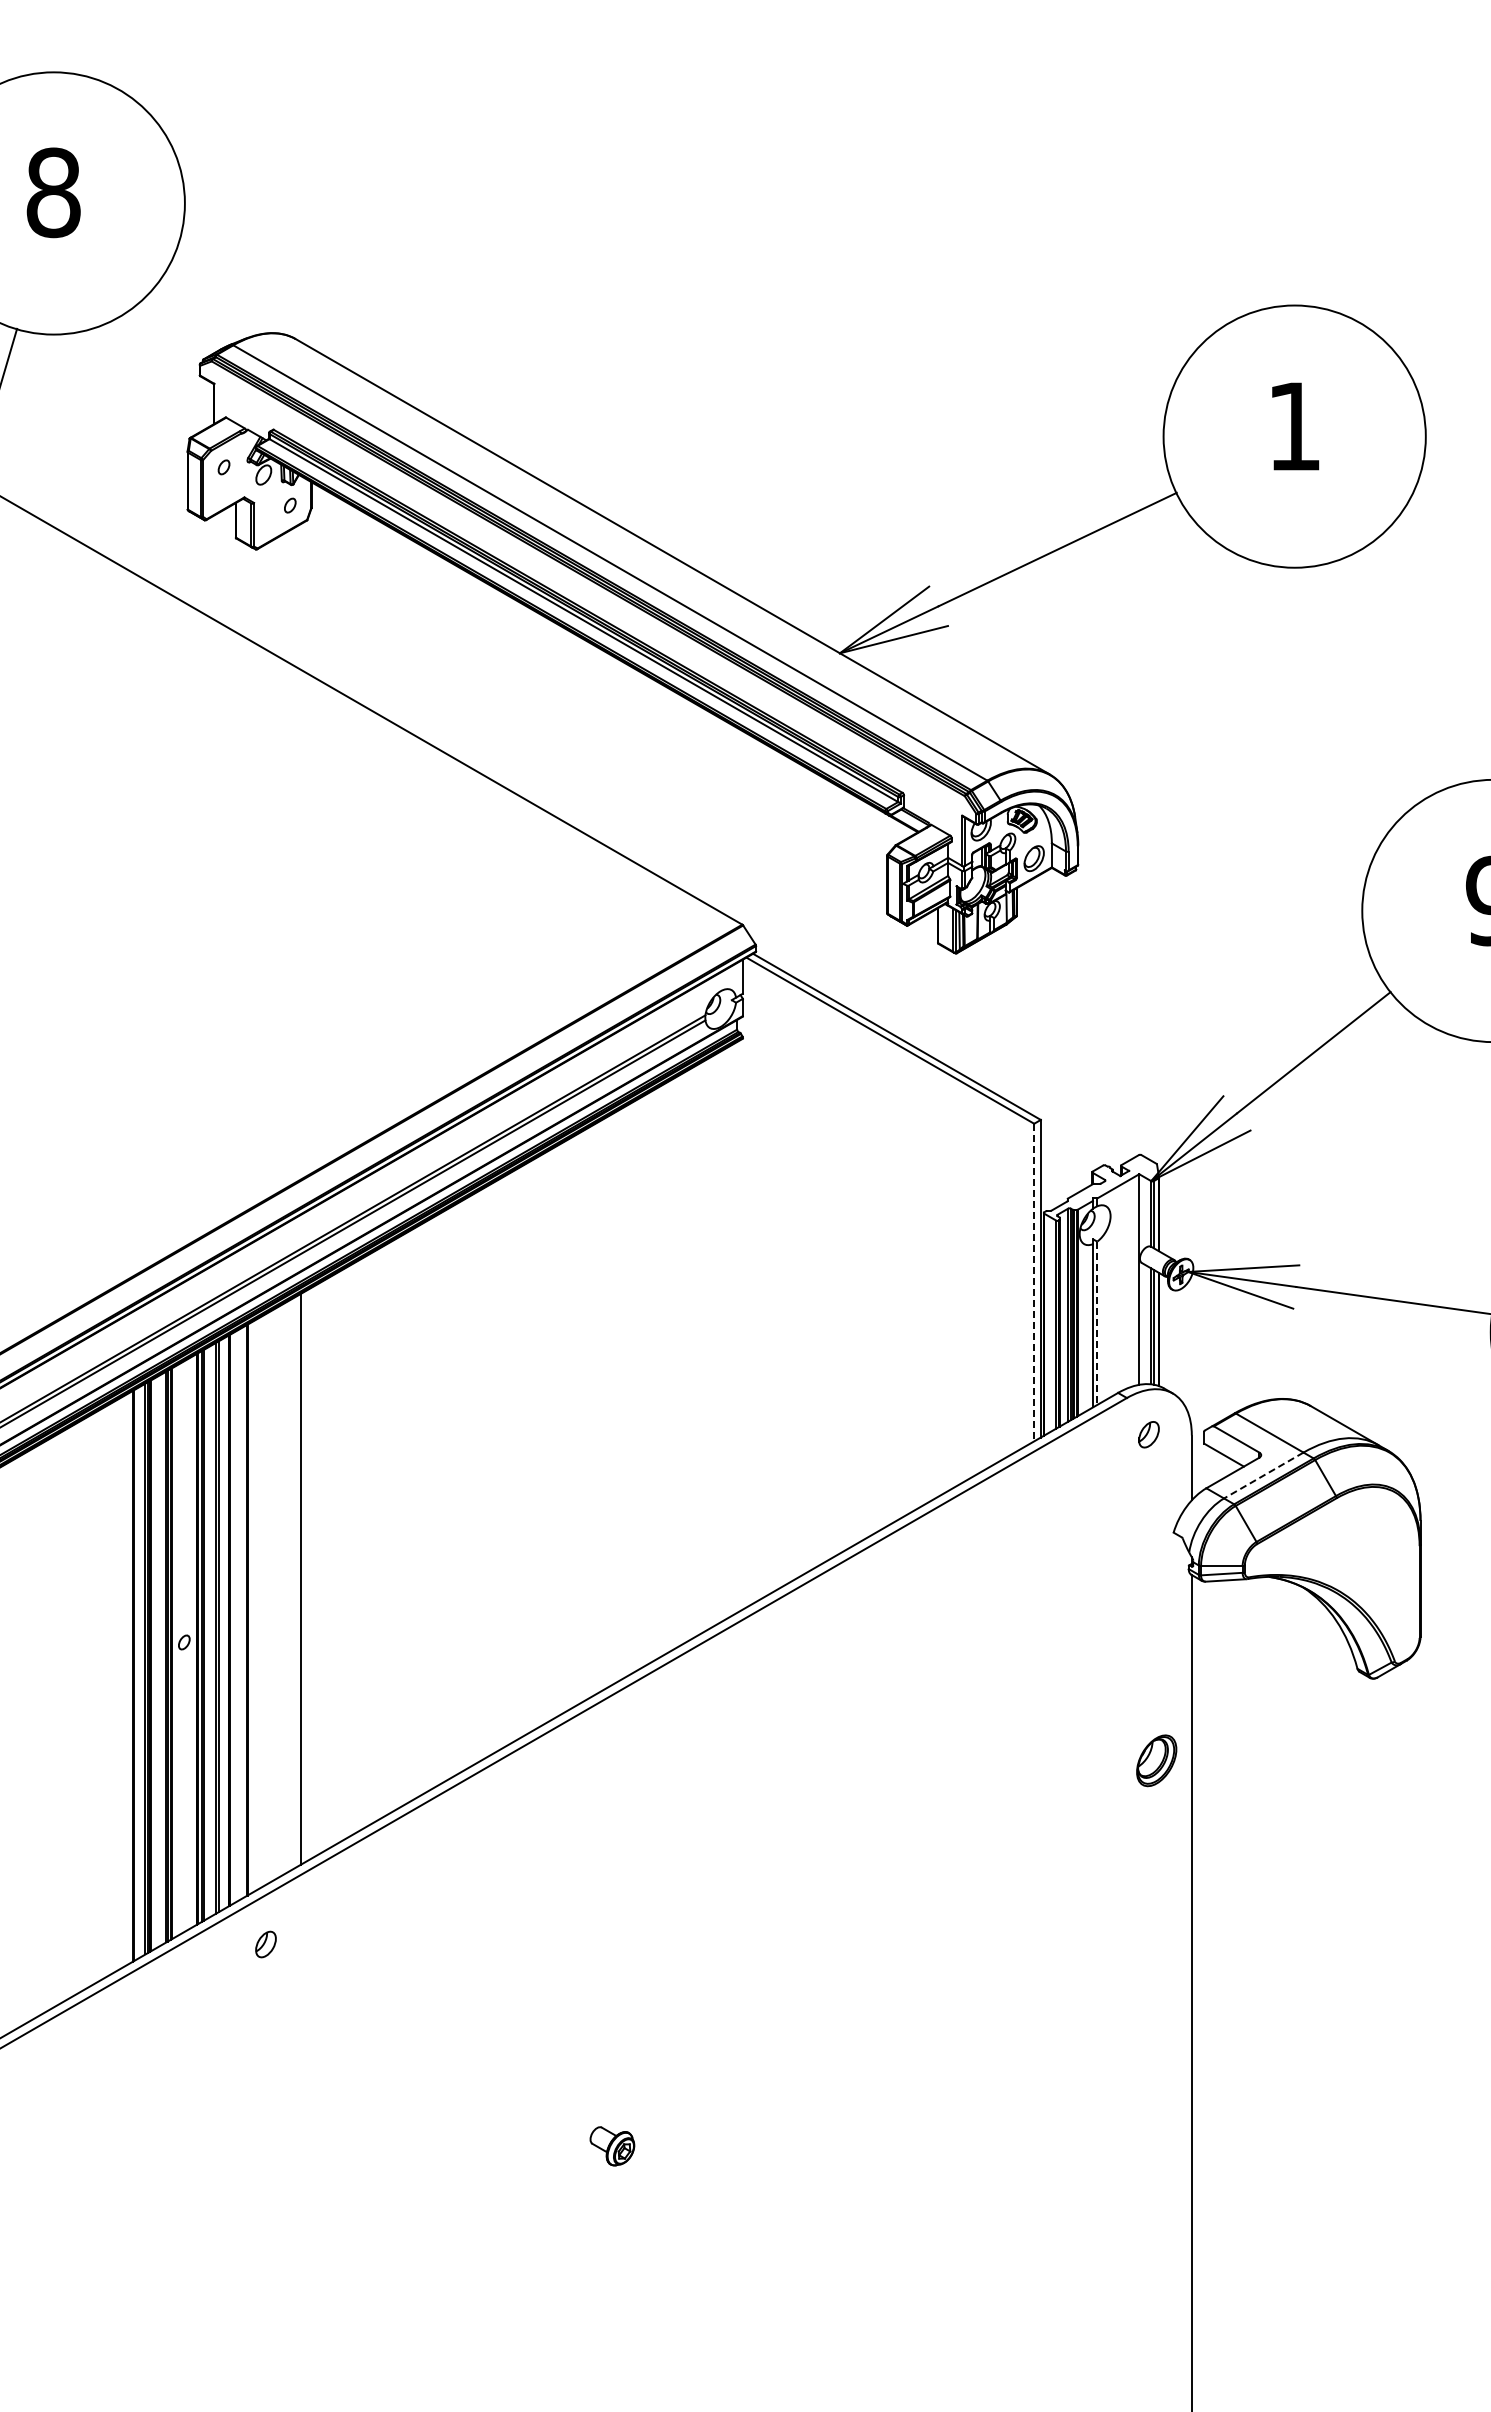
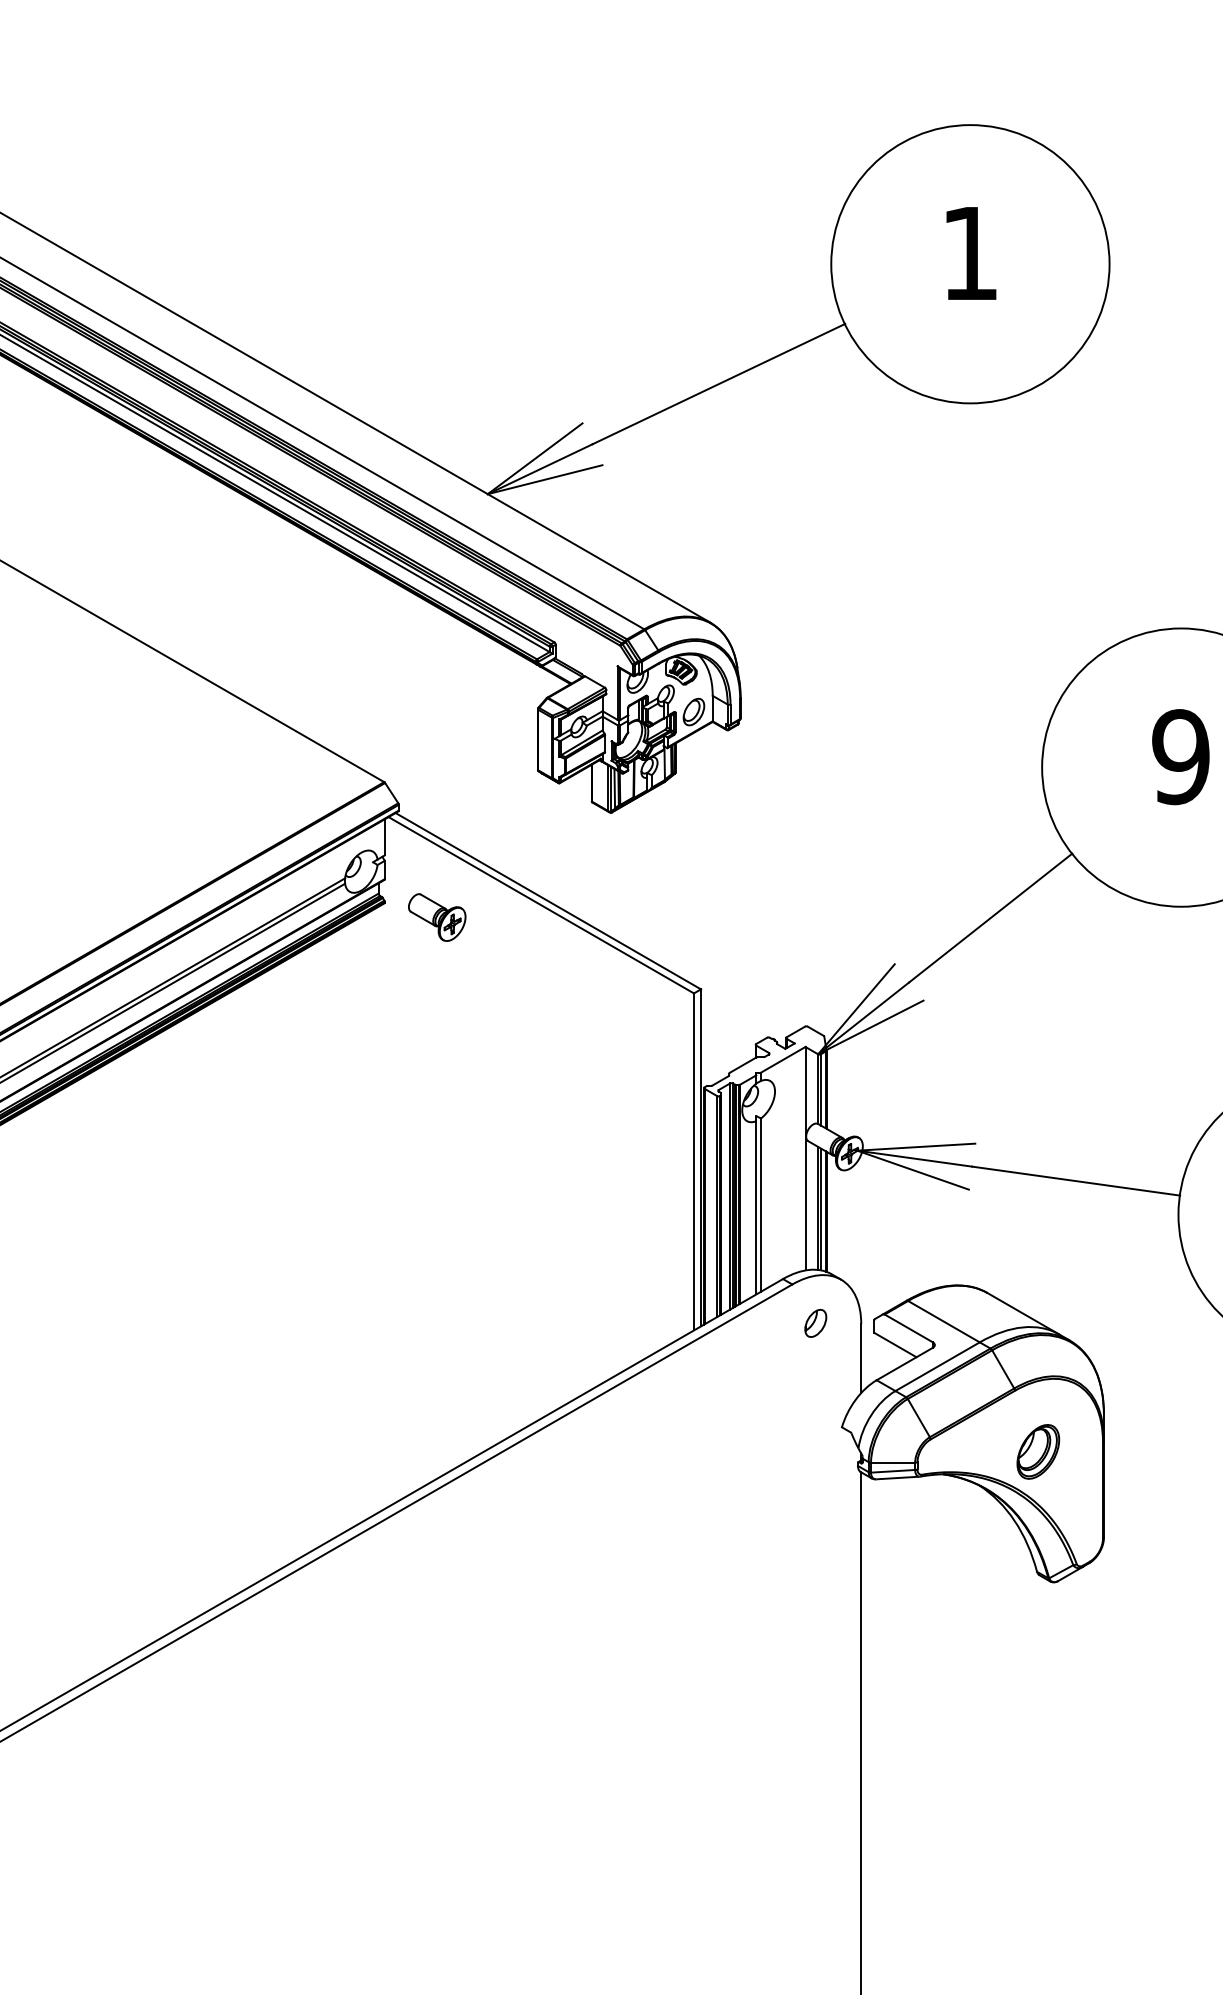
part: (791, 1052) -> (436, 917), added
line: (1034, 1282) -> (694, 1161), dashed -> solid
line: (1097, 1323) -> (761, 1205), dashed -> solid
line: (1263, 1475) -> (937, 1366), dashed -> solid
part: (1156, 1760) -> (1038, 1451), moved

